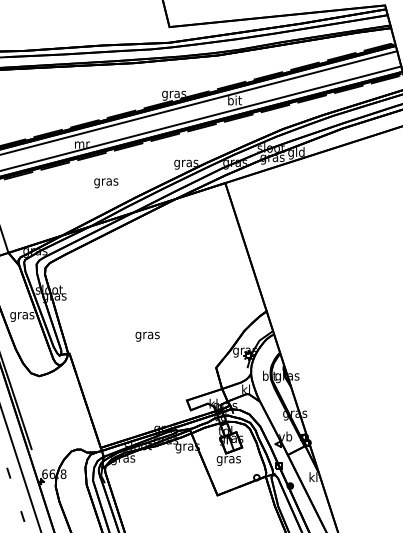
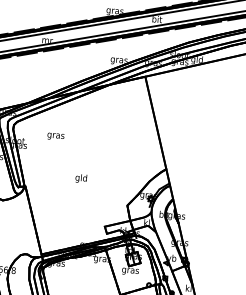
text: (106, 183) -> (56, 136), moved
text: (147, 335) -> (81, 178), gras -> gld

